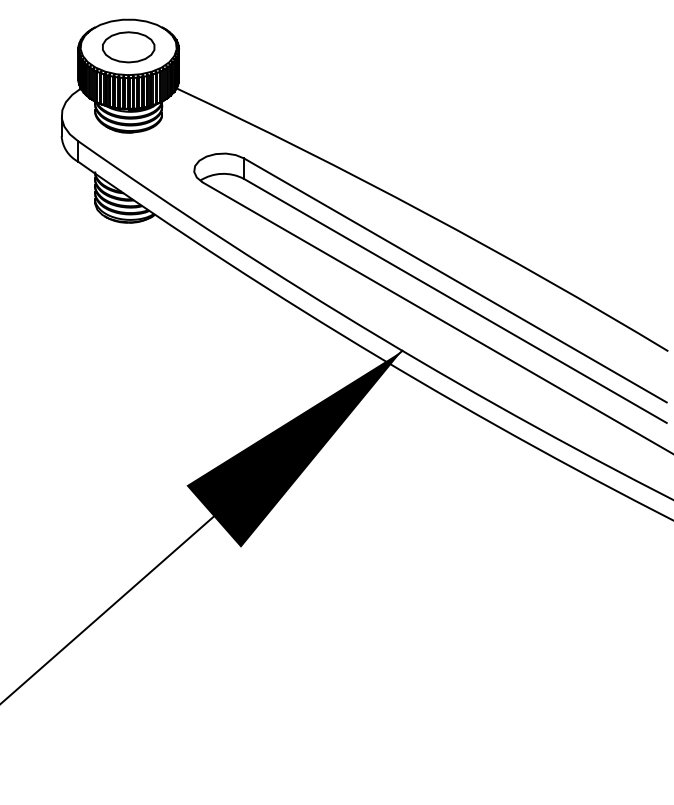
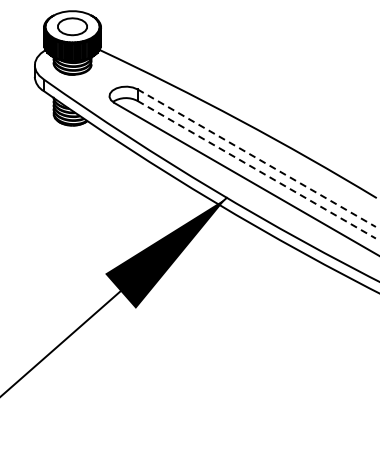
line: (454, 280) -> (256, 158), solid -> dashed
line: (454, 300) -> (256, 169), solid -> dashed

